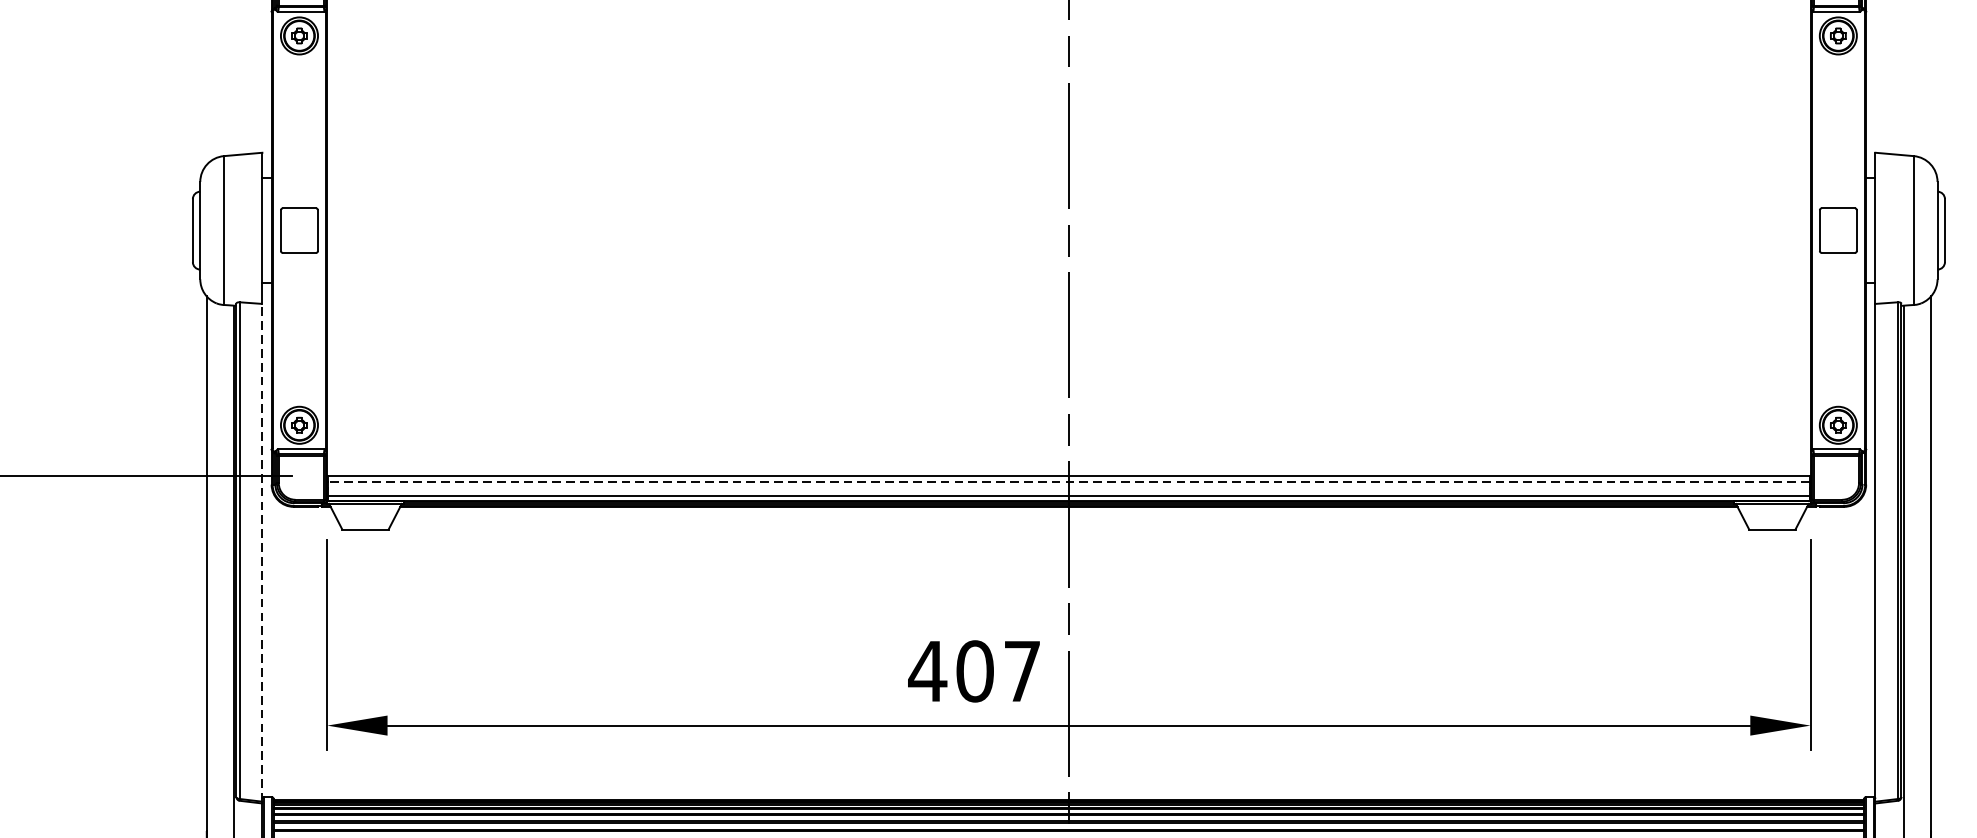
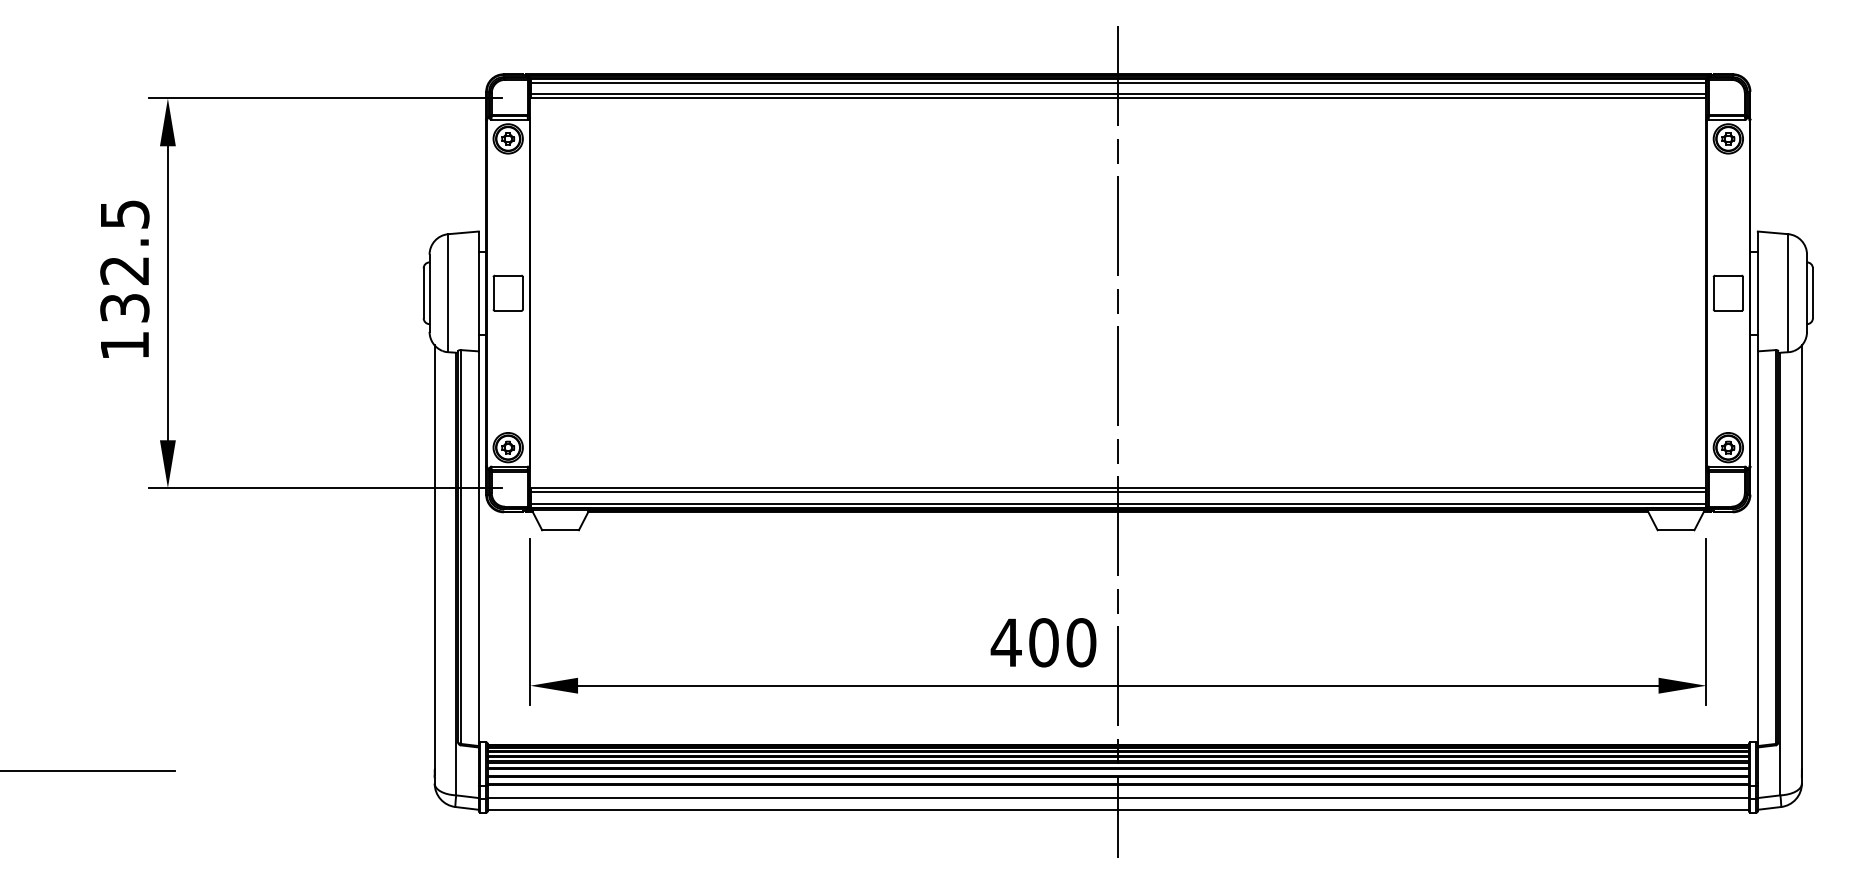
line: (1067, 481) -> (1117, 492), dashed -> solid
line: (261, 552) -> (478, 548), dashed -> solid
text: (1022, 671) -> (1081, 642), 407 -> 400

